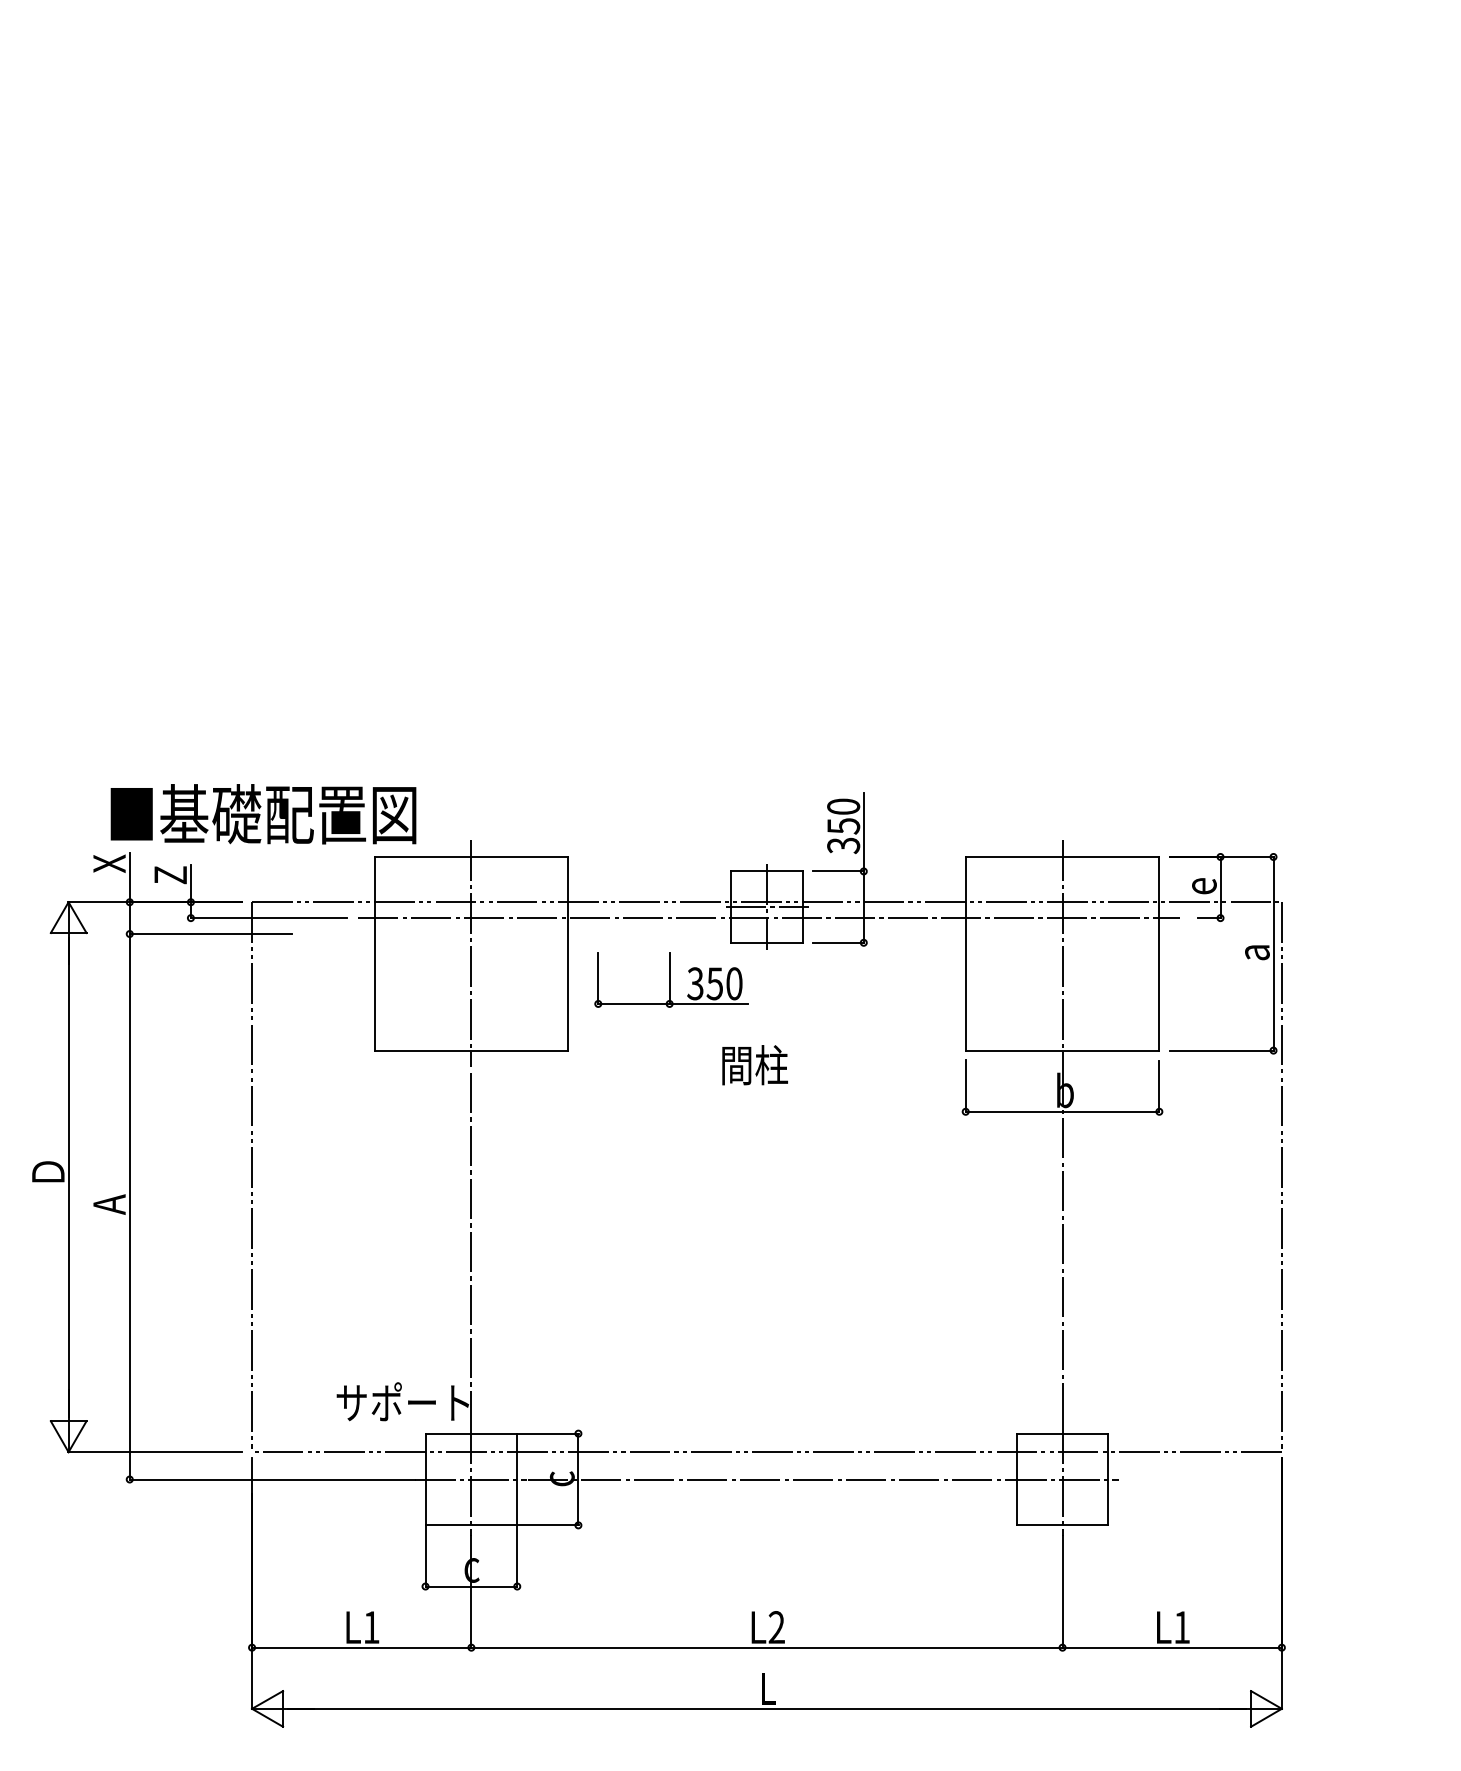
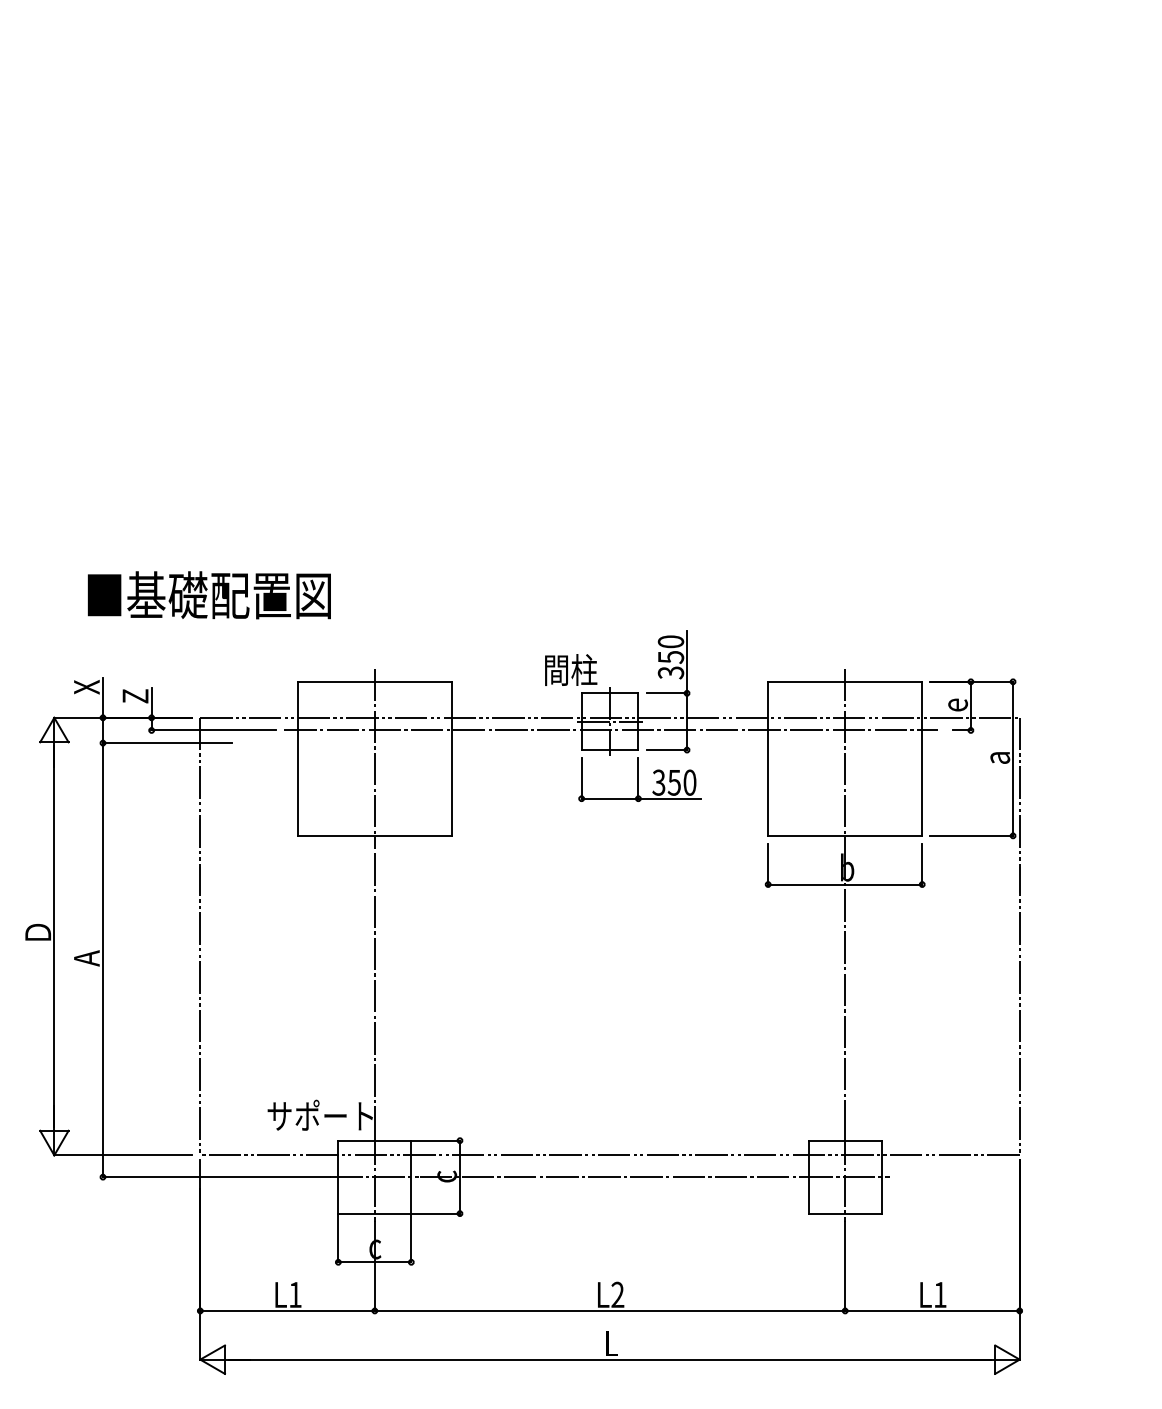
text: (263, 814) -> (209, 595), moved
part: (671, 979) -> (639, 779), moved
text: (754, 1065) -> (570, 670), moved

